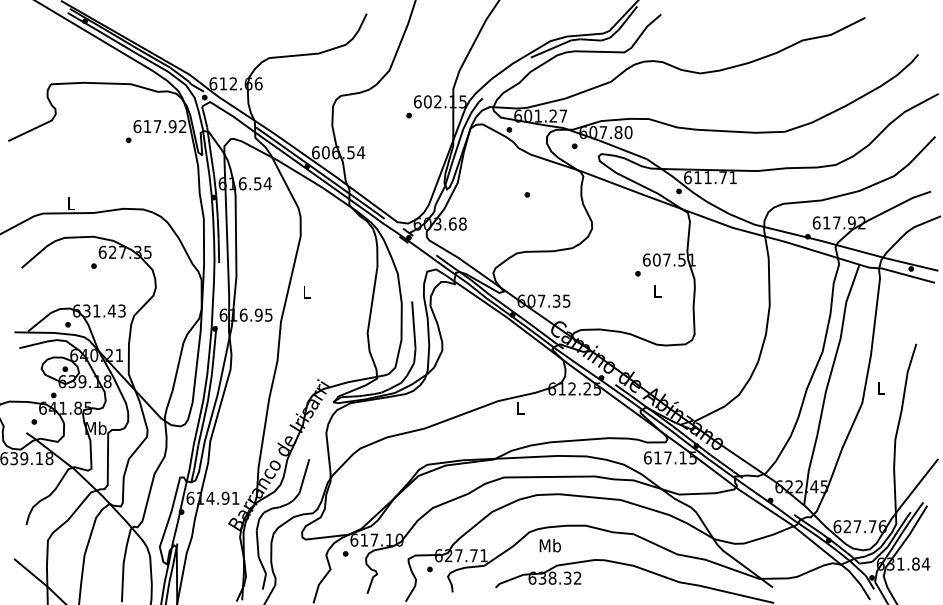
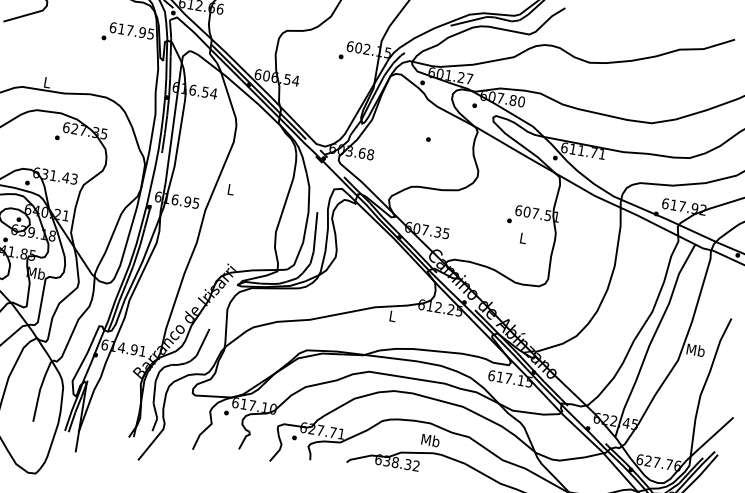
text: (182, 126) -> (150, 33), 617.92 -> 617.95
text: (880, 387) -> (695, 349), L -> Mb
text: (549, 545) -> (429, 440), moved

